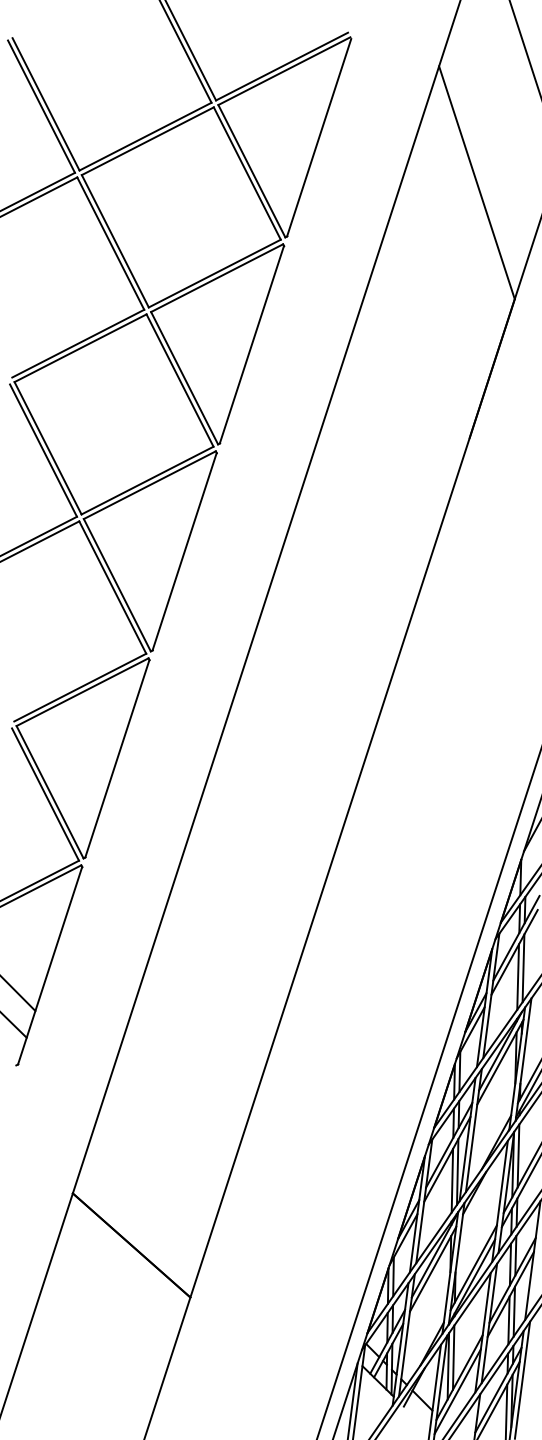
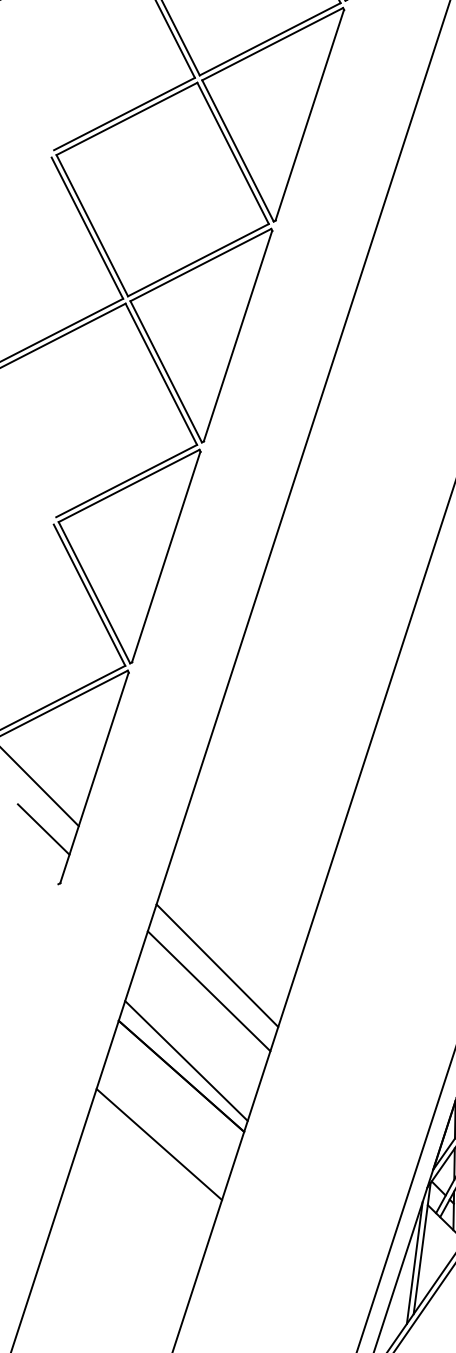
line: (165, 1141) -> (217, 965), added
line: (157, 1165) -> (209, 991), added
line: (135, 1230) -> (185, 1060), added
line: (110, 1309) -> (158, 1144), added

